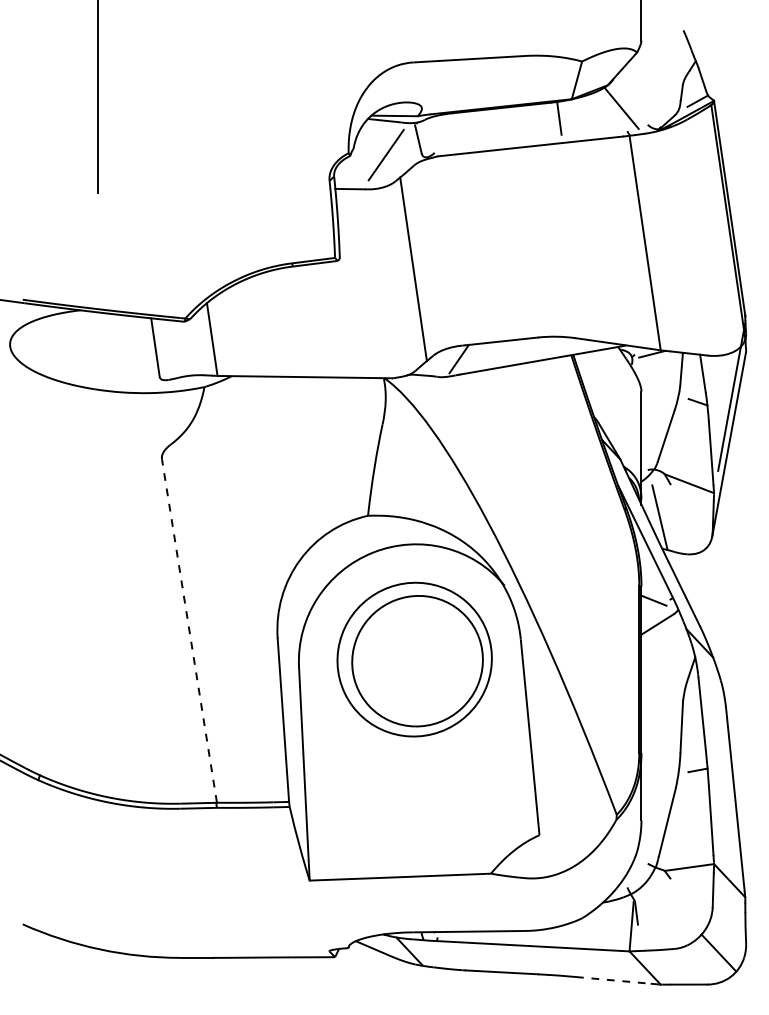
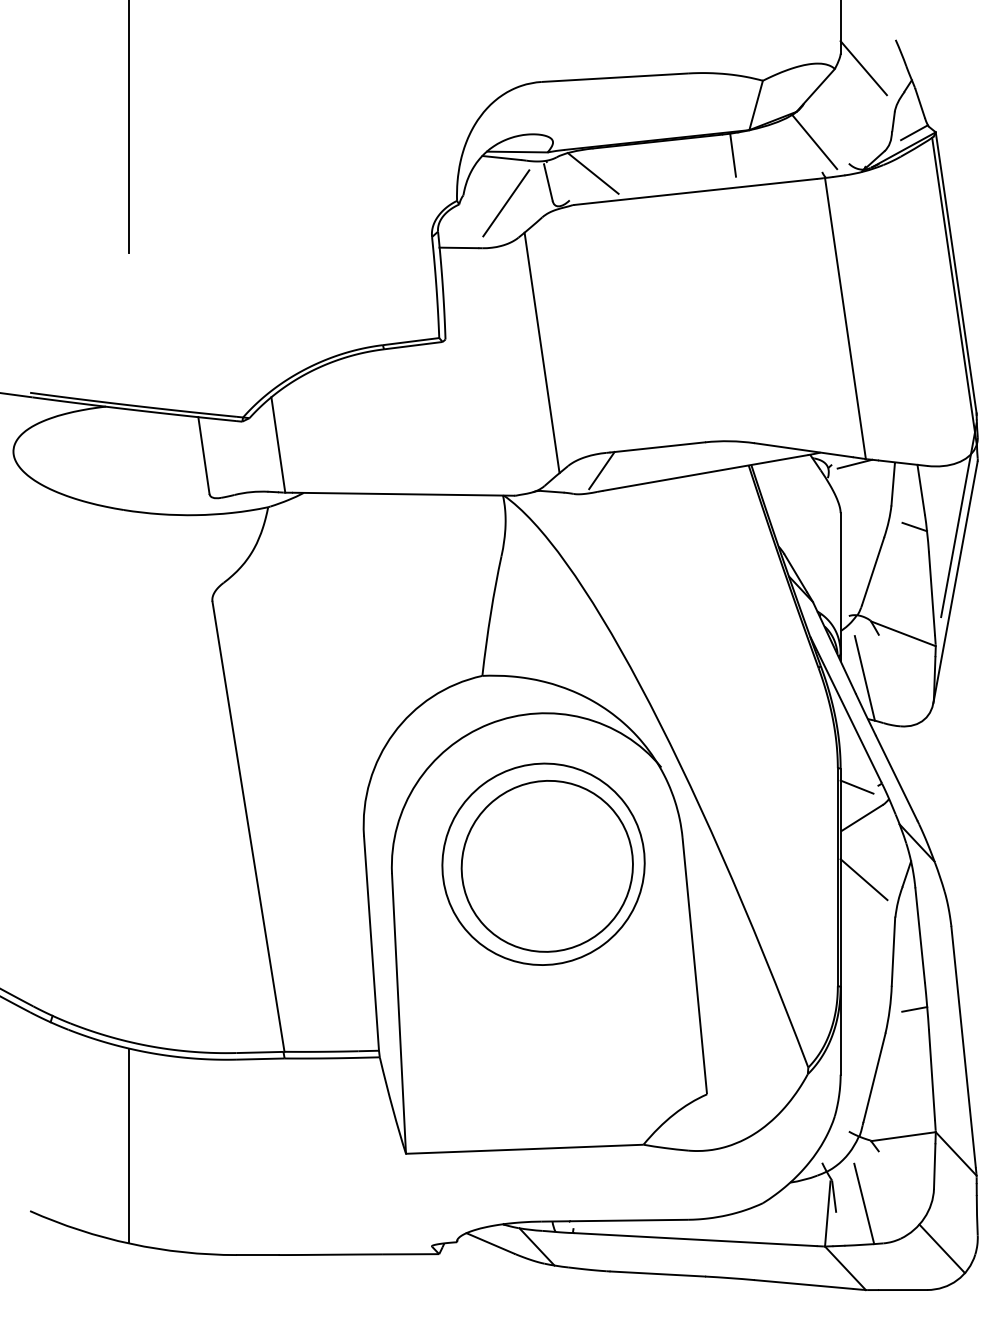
line: (658, 52) -> (863, 68), added
line: (452, 132) -> (592, 173), added
line: (189, 630) -> (248, 826), dashed -> solid
line: (658, 671) -> (863, 879), added
line: (97, 874) -> (128, 1145), added
line: (659, 918) -> (864, 1203), added
line: (613, 980) -> (804, 1284), dashed -> solid

